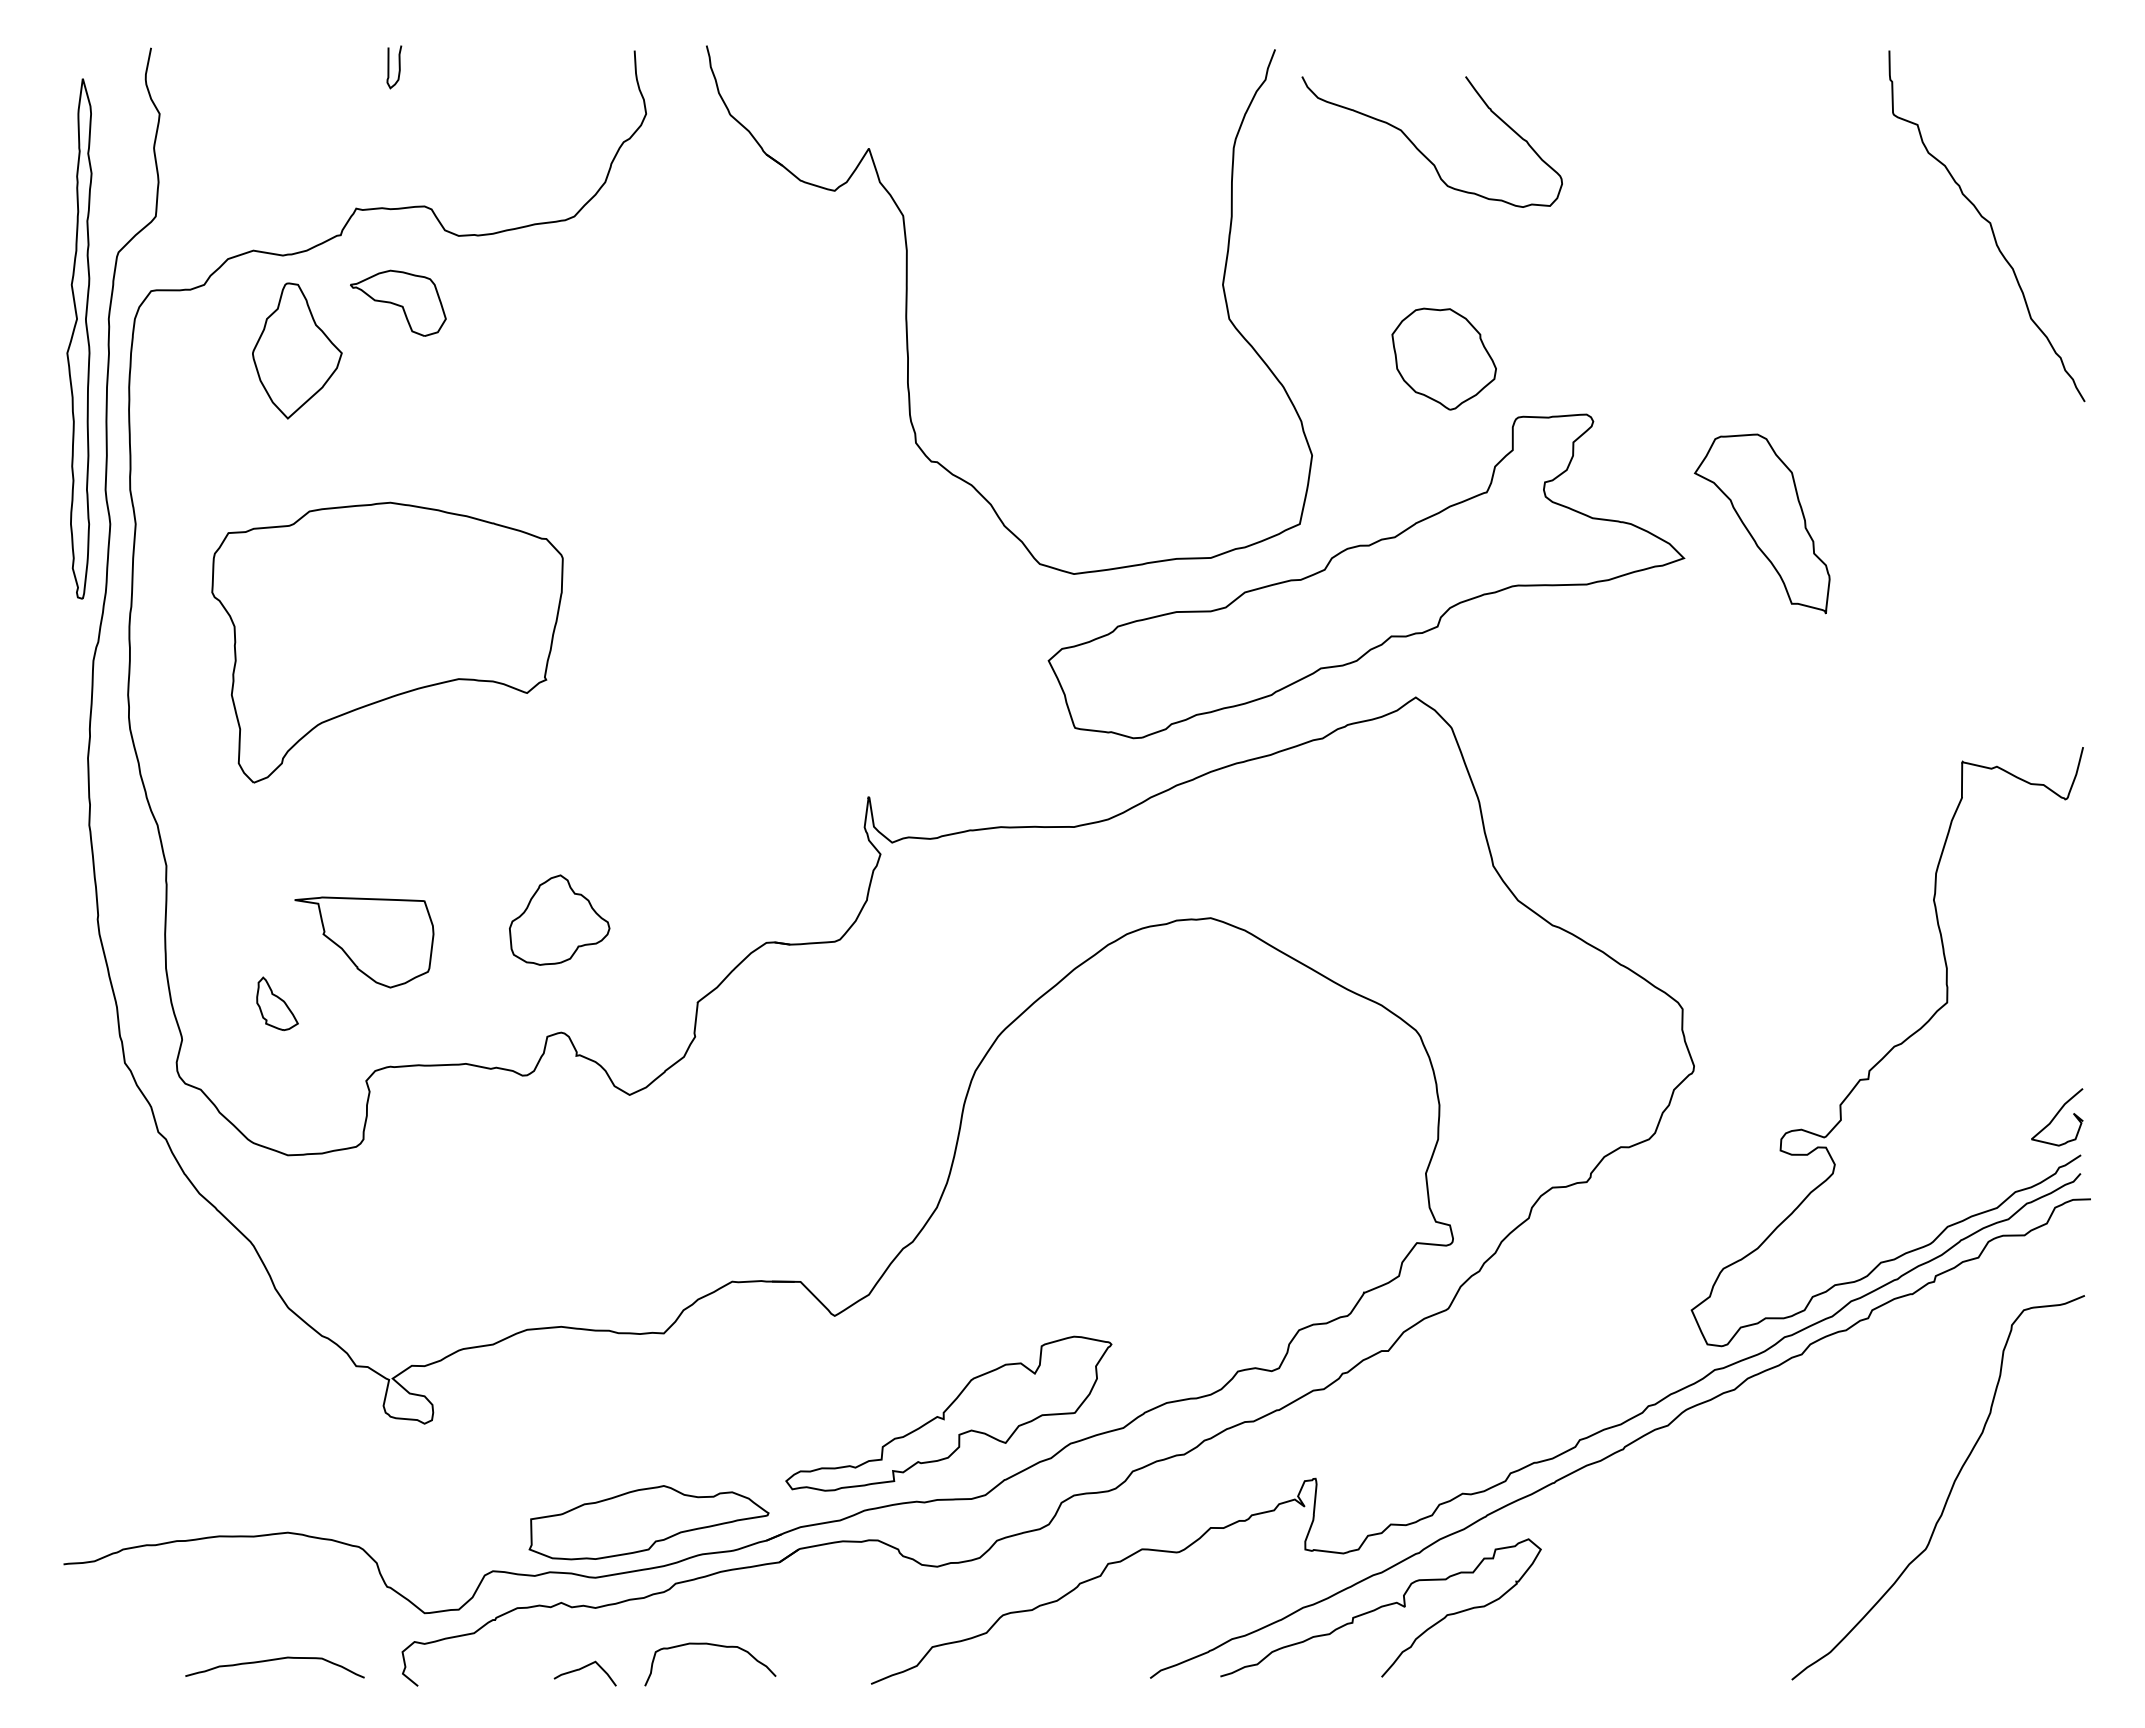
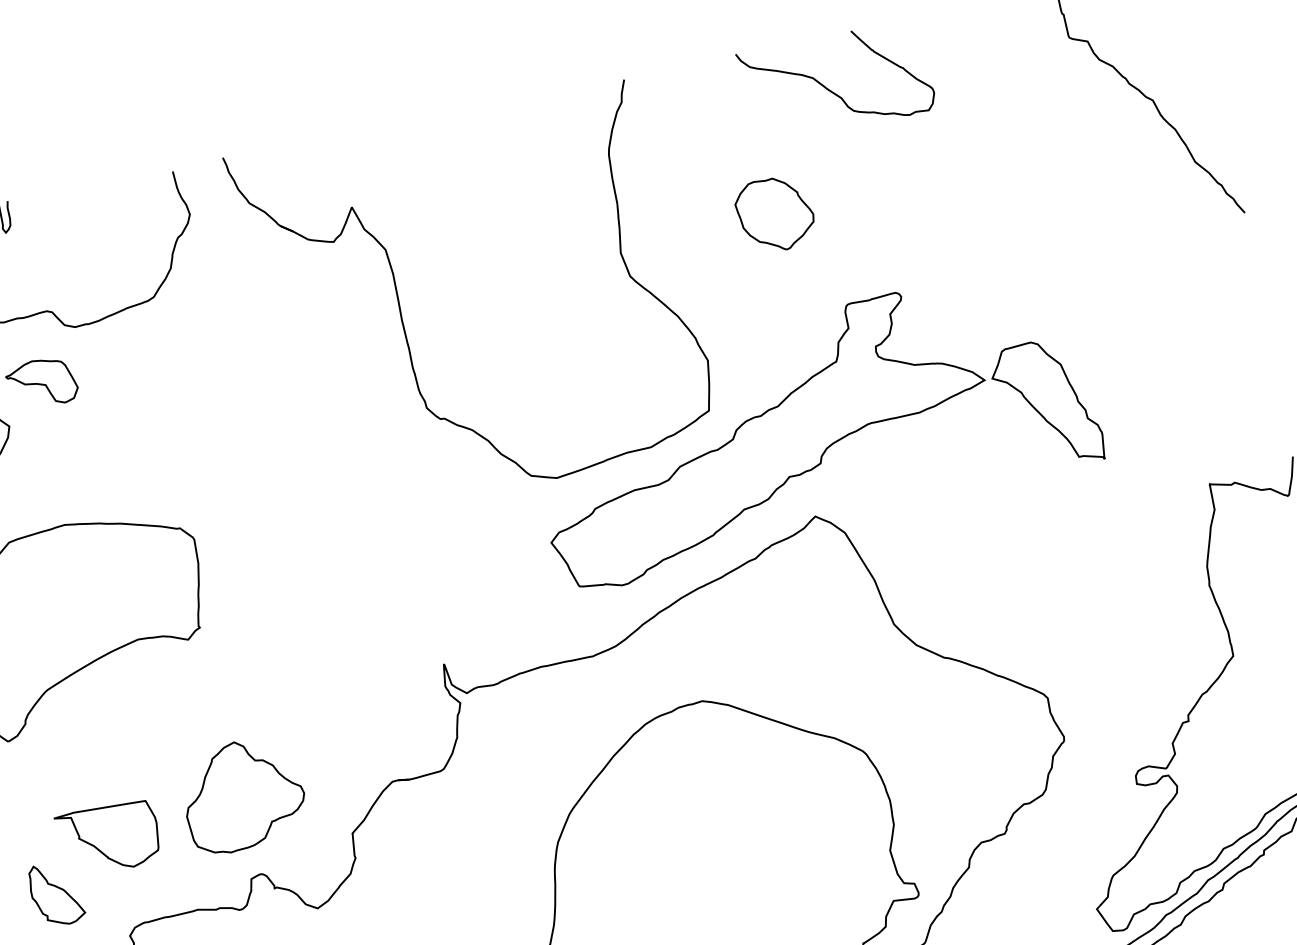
curve: (1421, 151) -> (830, 90), moved
part: (1443, 358) -> (774, 214), moved
part: (1762, 523) -> (1047, 404), moved
part: (559, 919) -> (243, 794), size x1.67
part: (277, 1003) -> (56, 893), size x1.67

